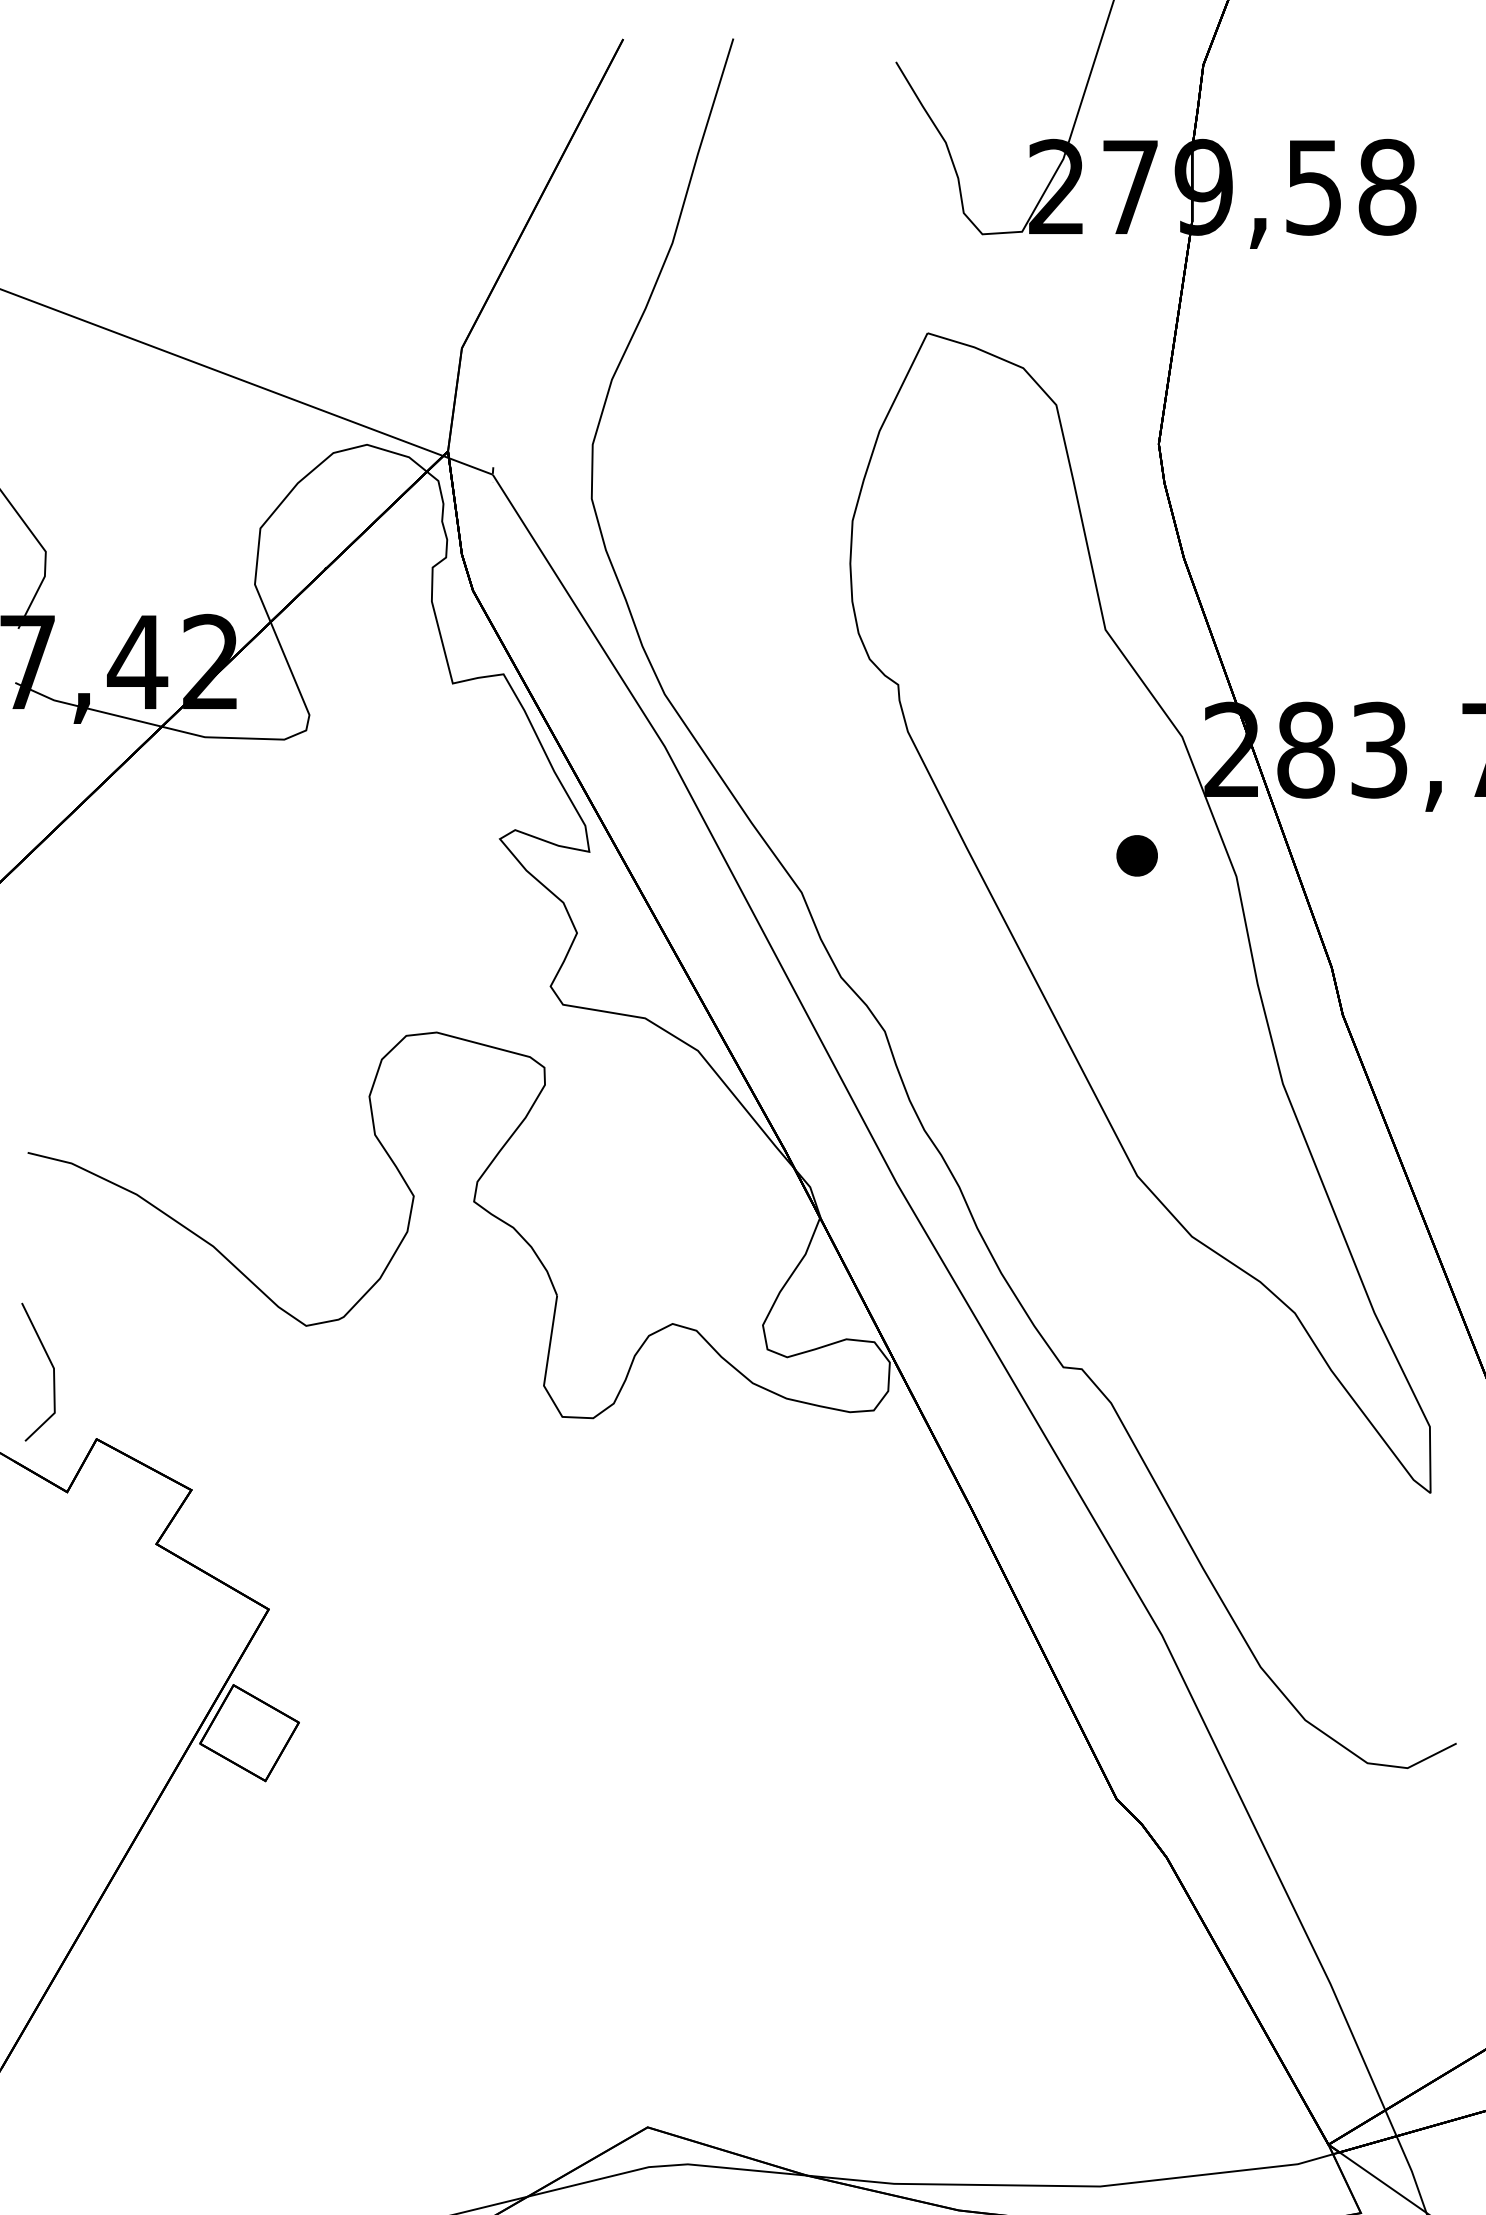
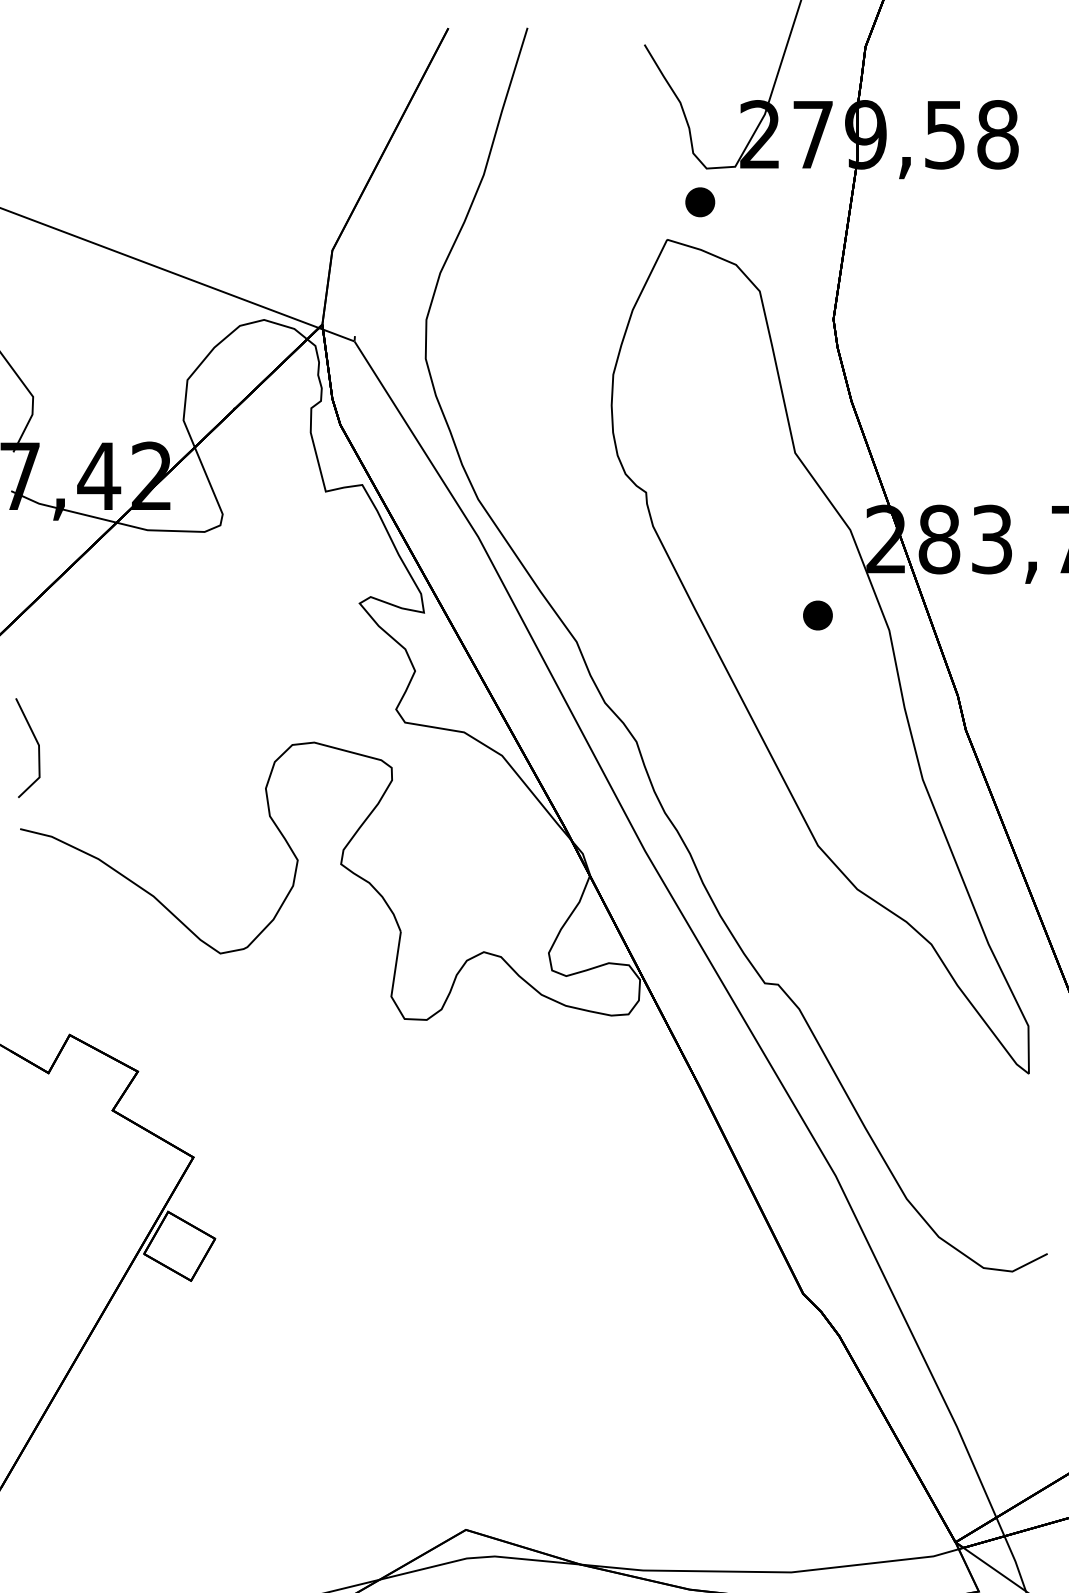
part: (973, 280) -> (700, 201), added
line: (51, 1365) -> (37, 743), moved

